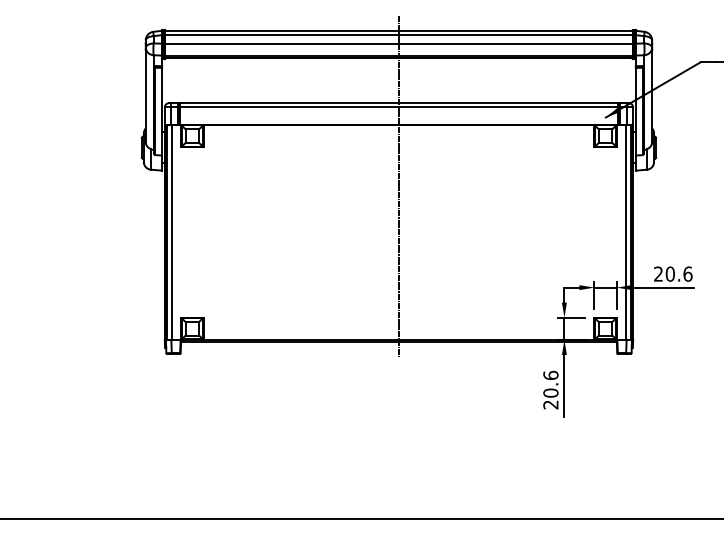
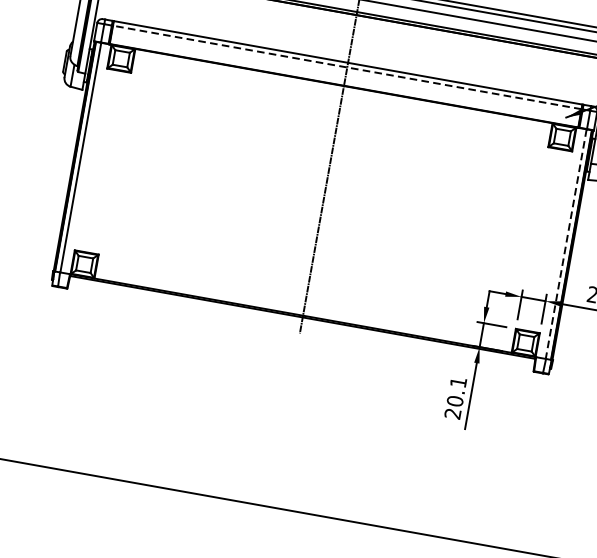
line: (398, 107) -> (346, 67), solid -> dashed
line: (626, 232) -> (566, 244), solid -> dashed
text: (550, 374) -> (458, 381), 20.6 -> 20.1

